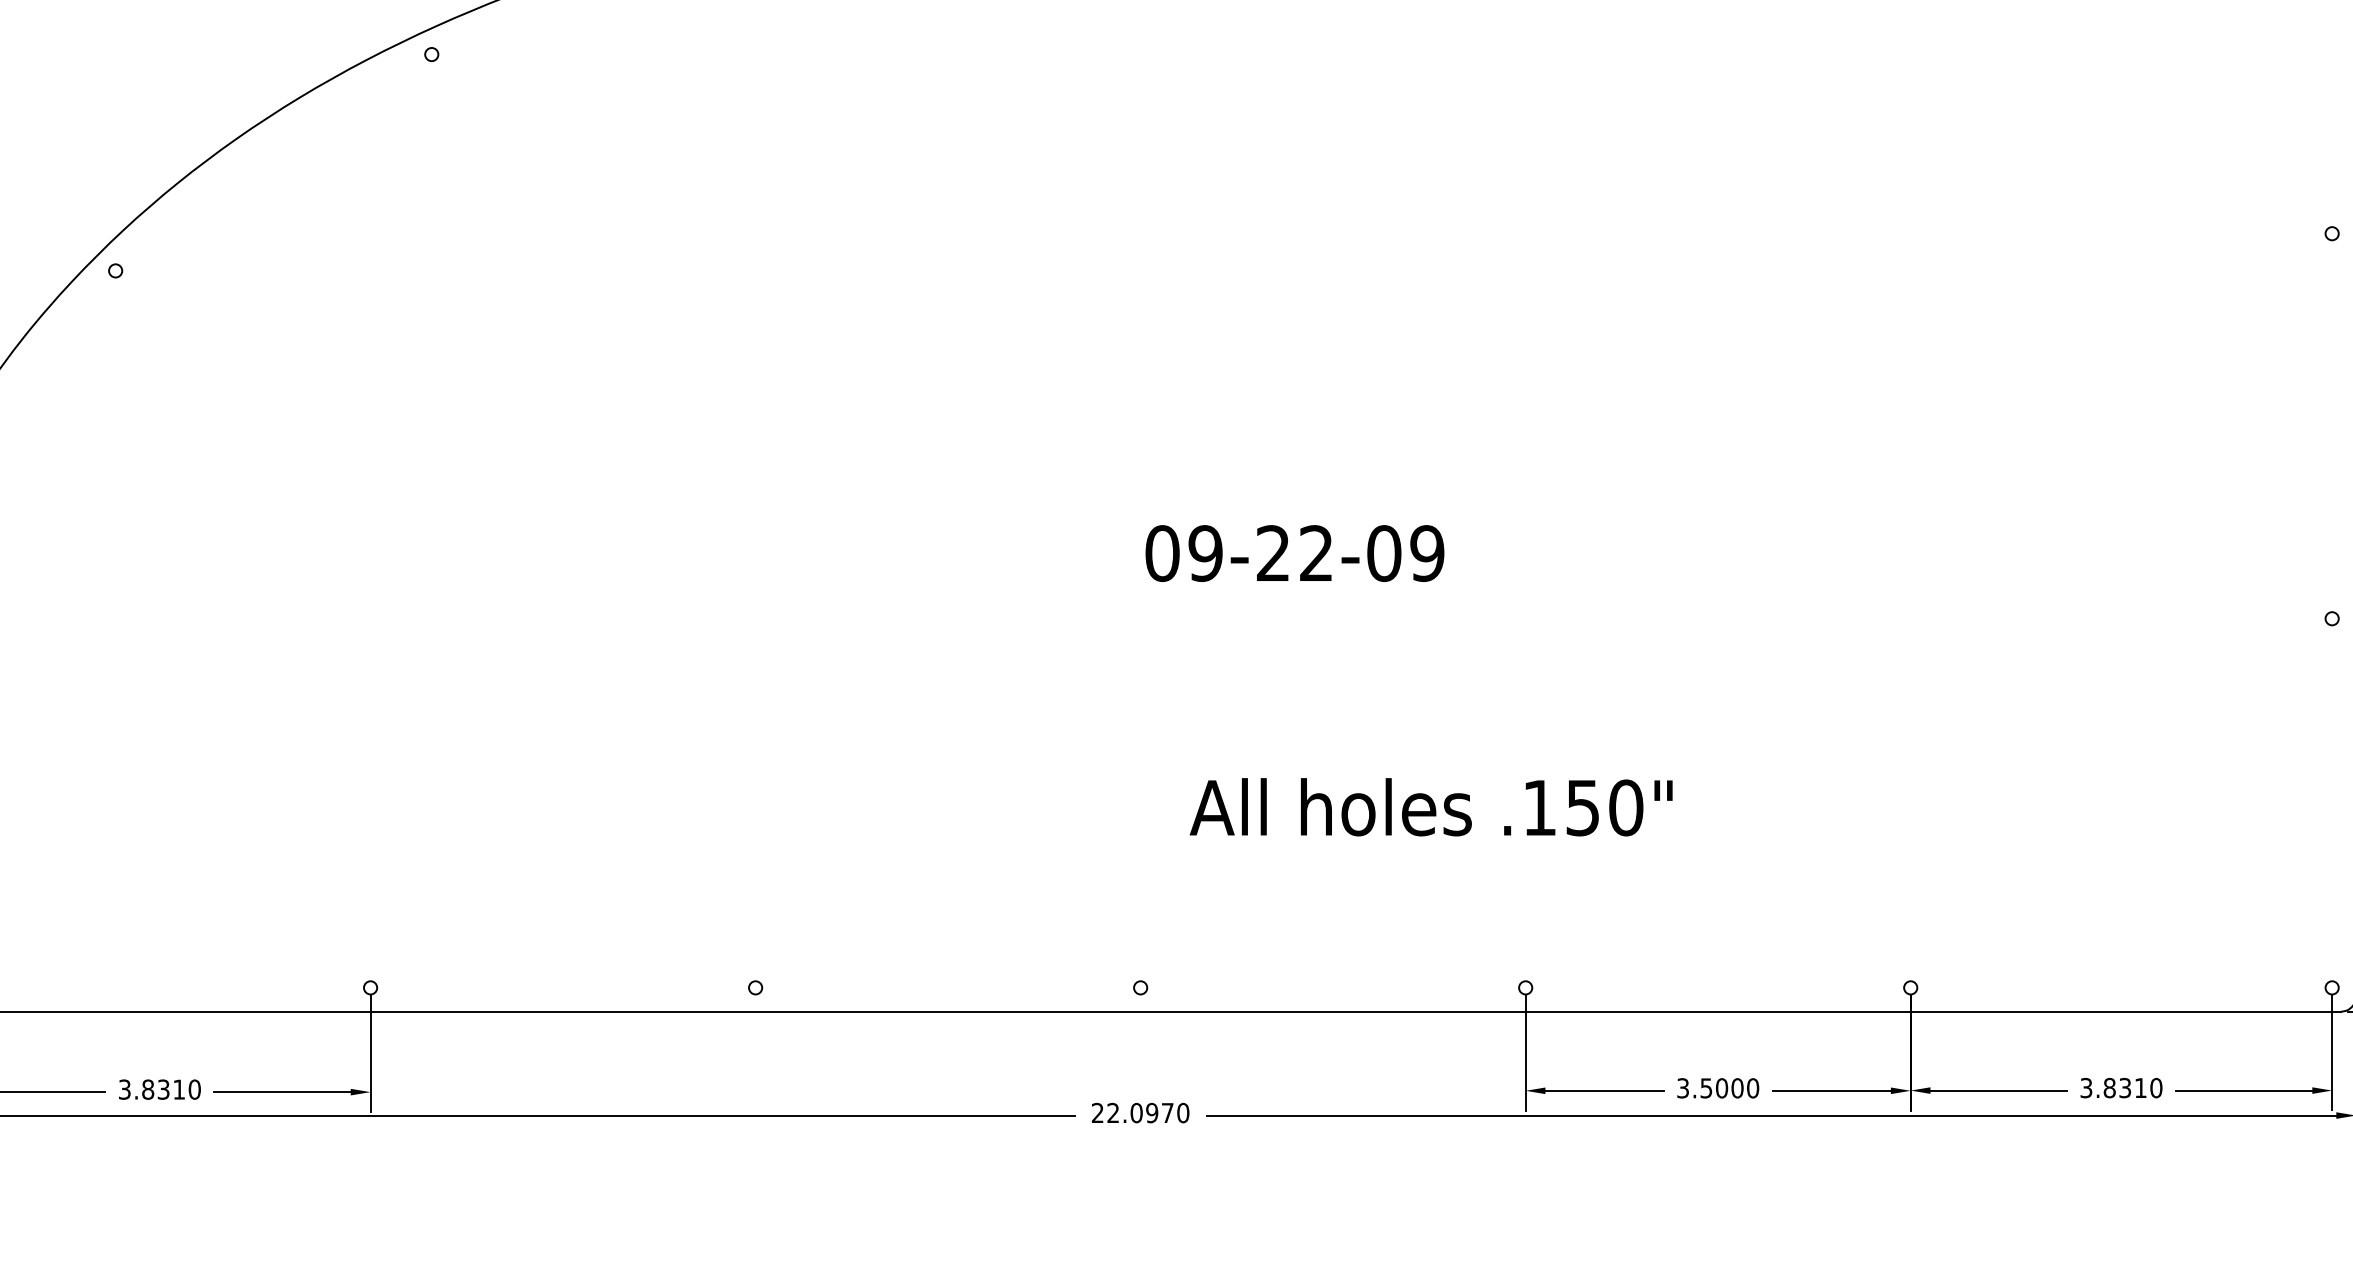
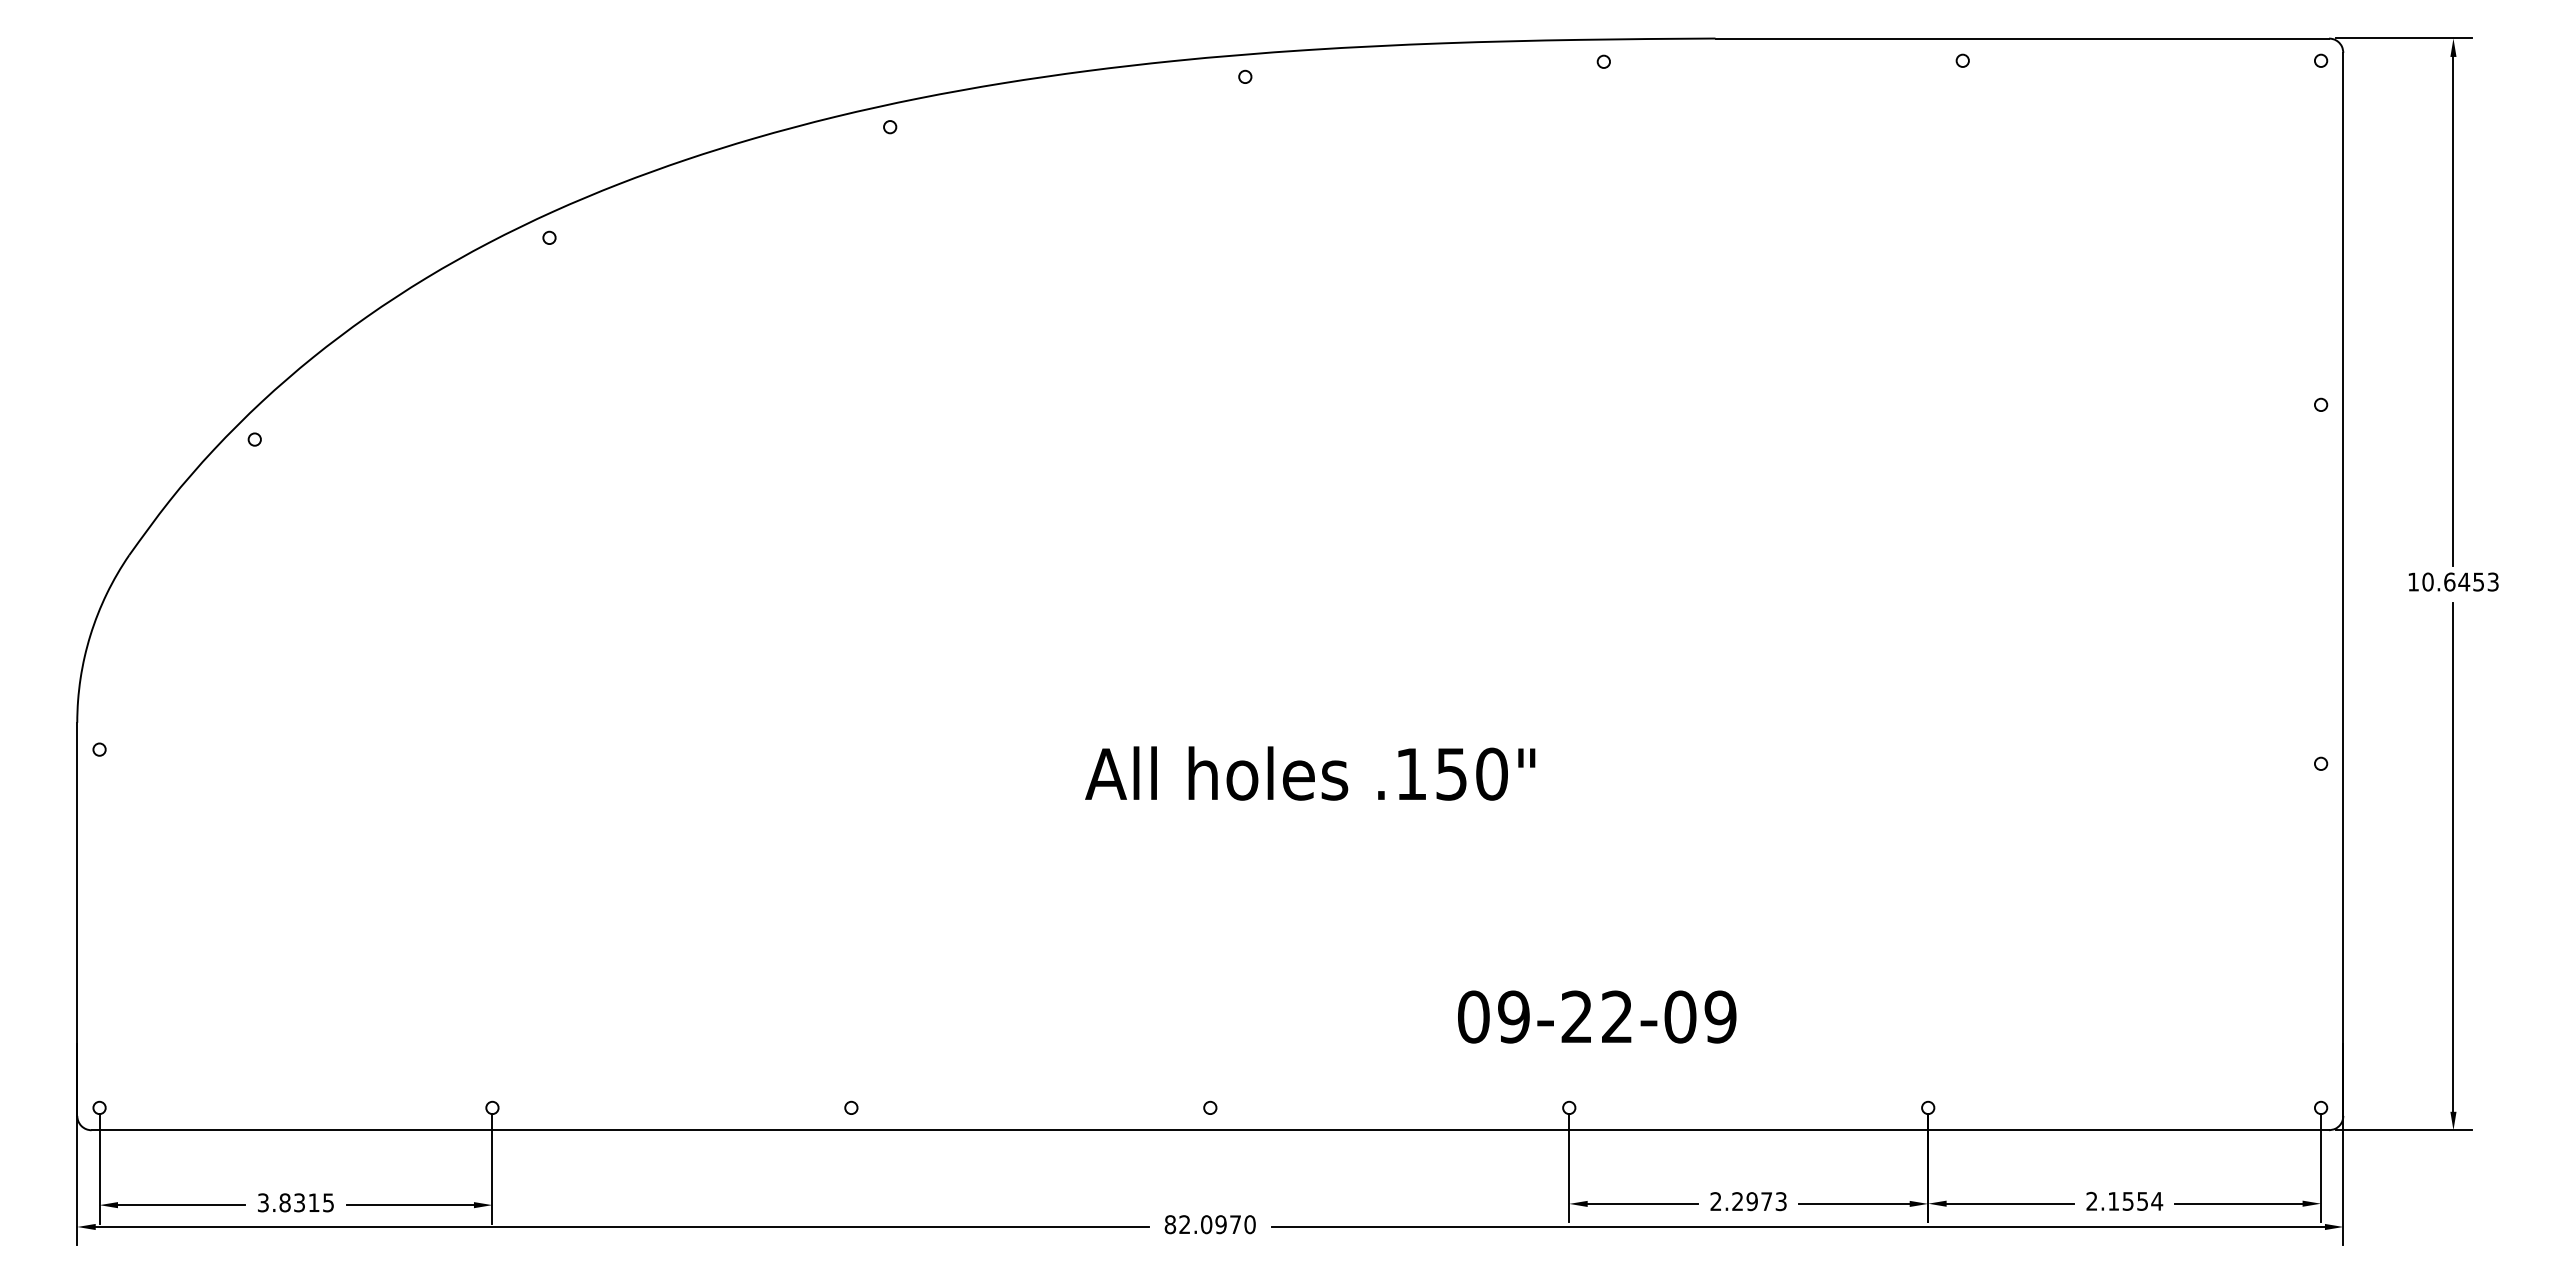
text: (1295, 552) -> (1597, 1016), moved
text: (1431, 807) -> (1310, 773), moved
text: (2121, 1087) -> (2124, 1200), 3.8310 -> 2.1554
text: (1717, 1088) -> (1748, 1201), 3.5000 -> 2.2973
text: (194, 1089) -> (328, 1202), 3.8310 -> 3.8315
text: (1097, 1112) -> (1170, 1224), 22.0970 -> 82.0970

